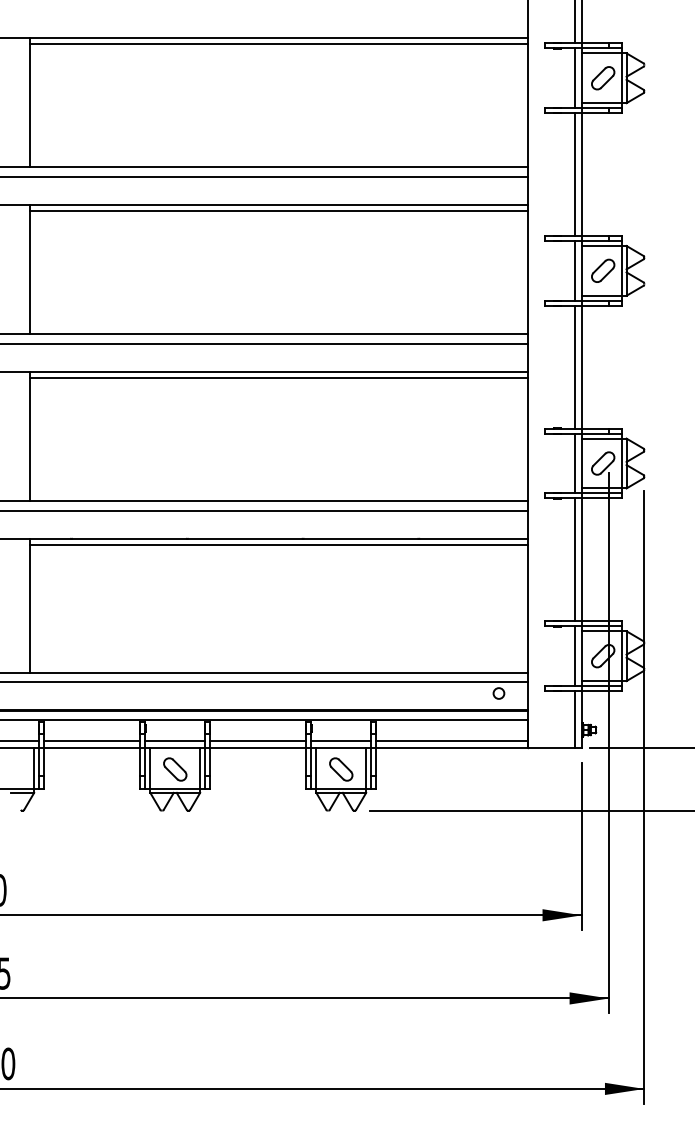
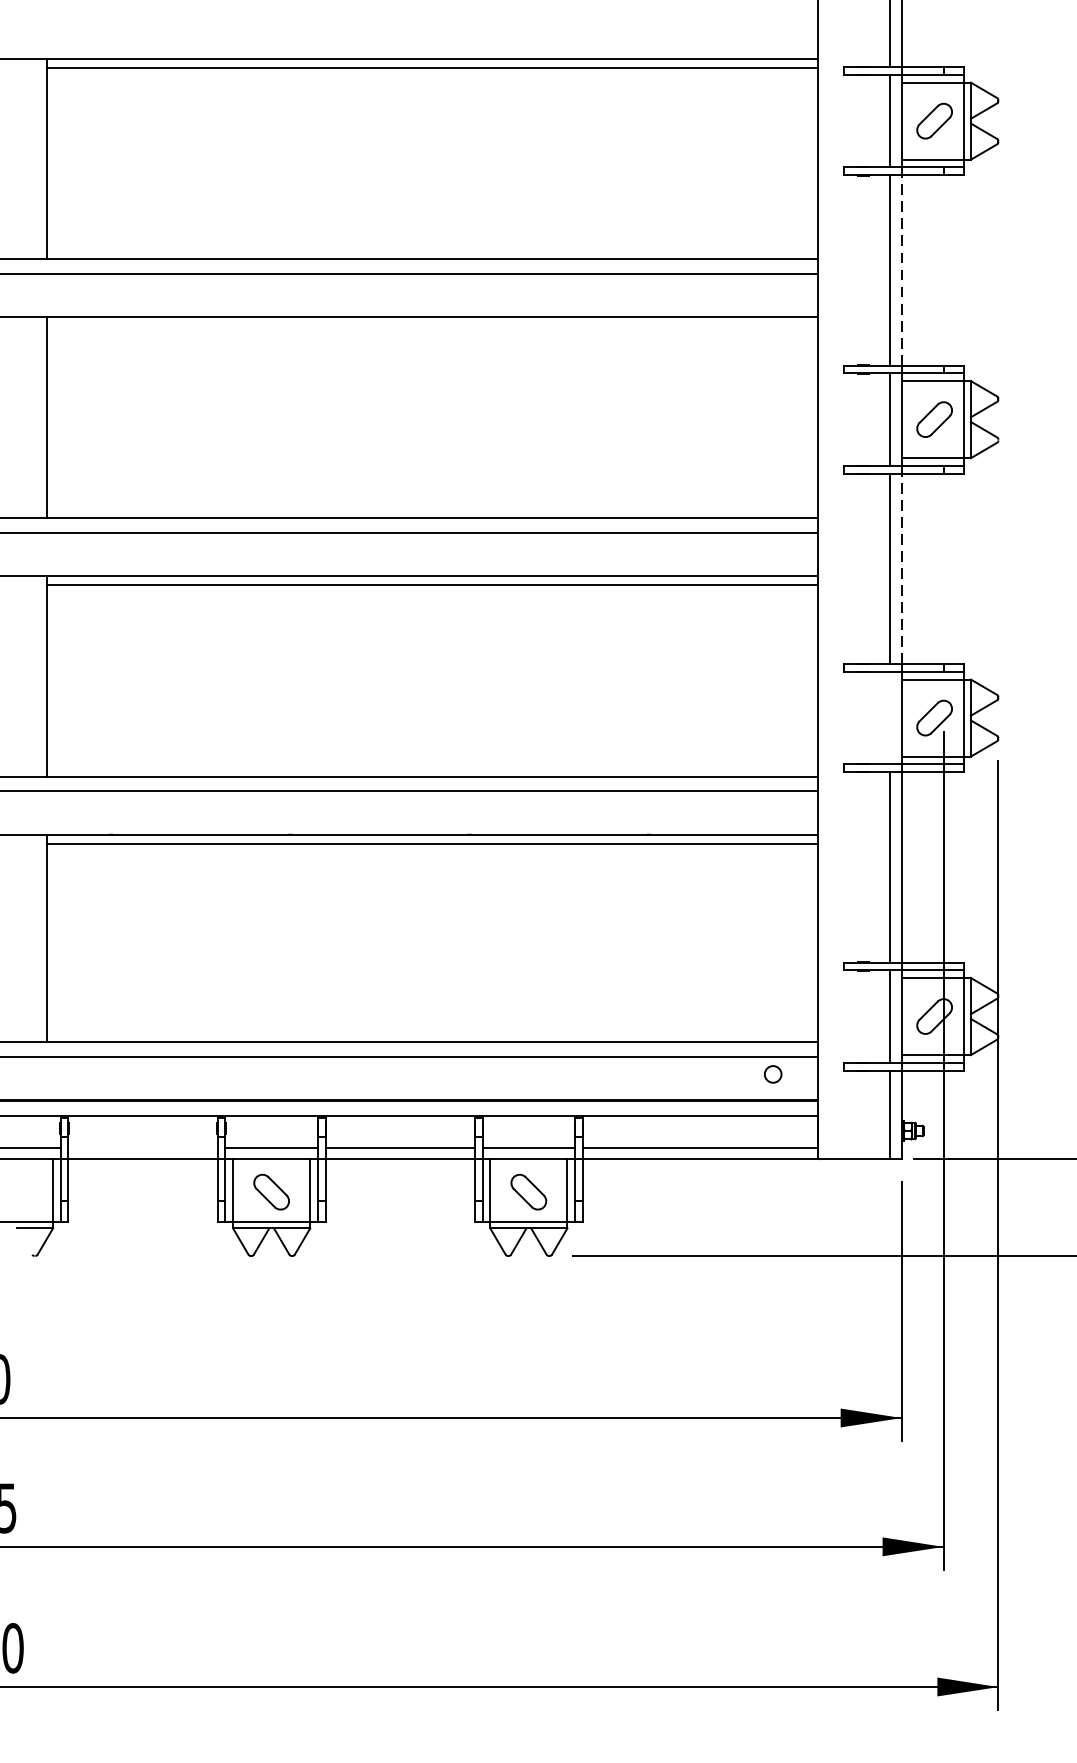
line: (581, 174) -> (901, 270), solid -> dashed
line: (279, 210) -> (433, 326), removed
line: (581, 366) -> (901, 567), solid -> dashed
line: (574, 463) -> (890, 718), removed
line: (92, 741) -> (143, 1148), removed

